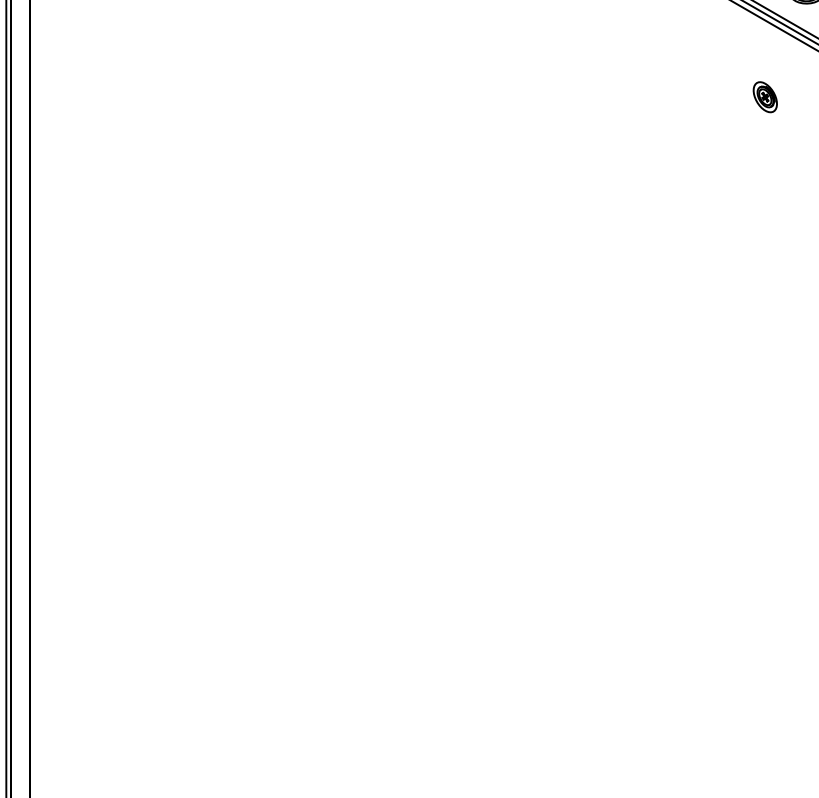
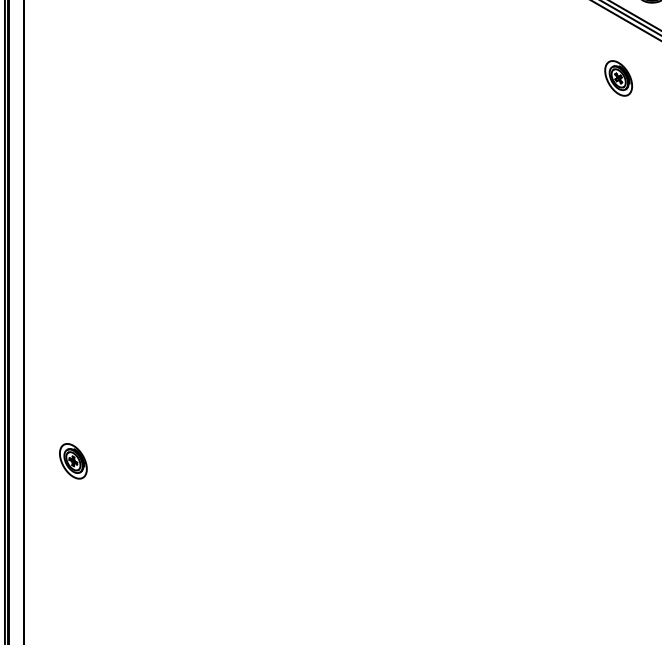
part: (764, 97) -> (618, 78), size x1.43
part: (91, 570) -> (73, 461), added

